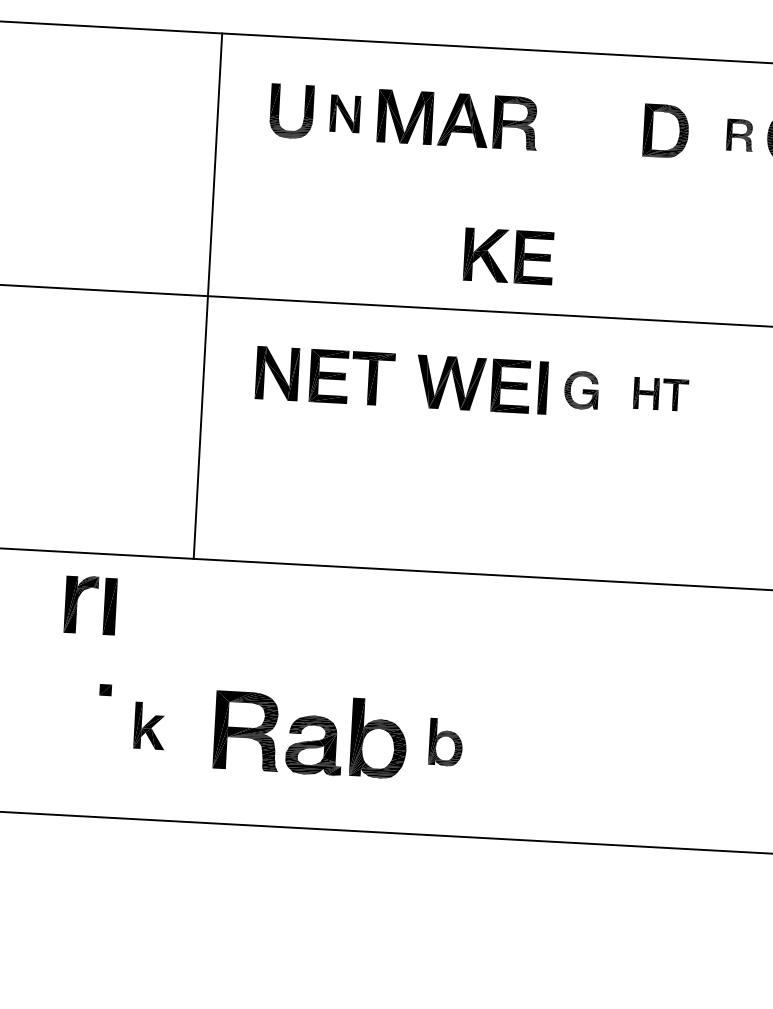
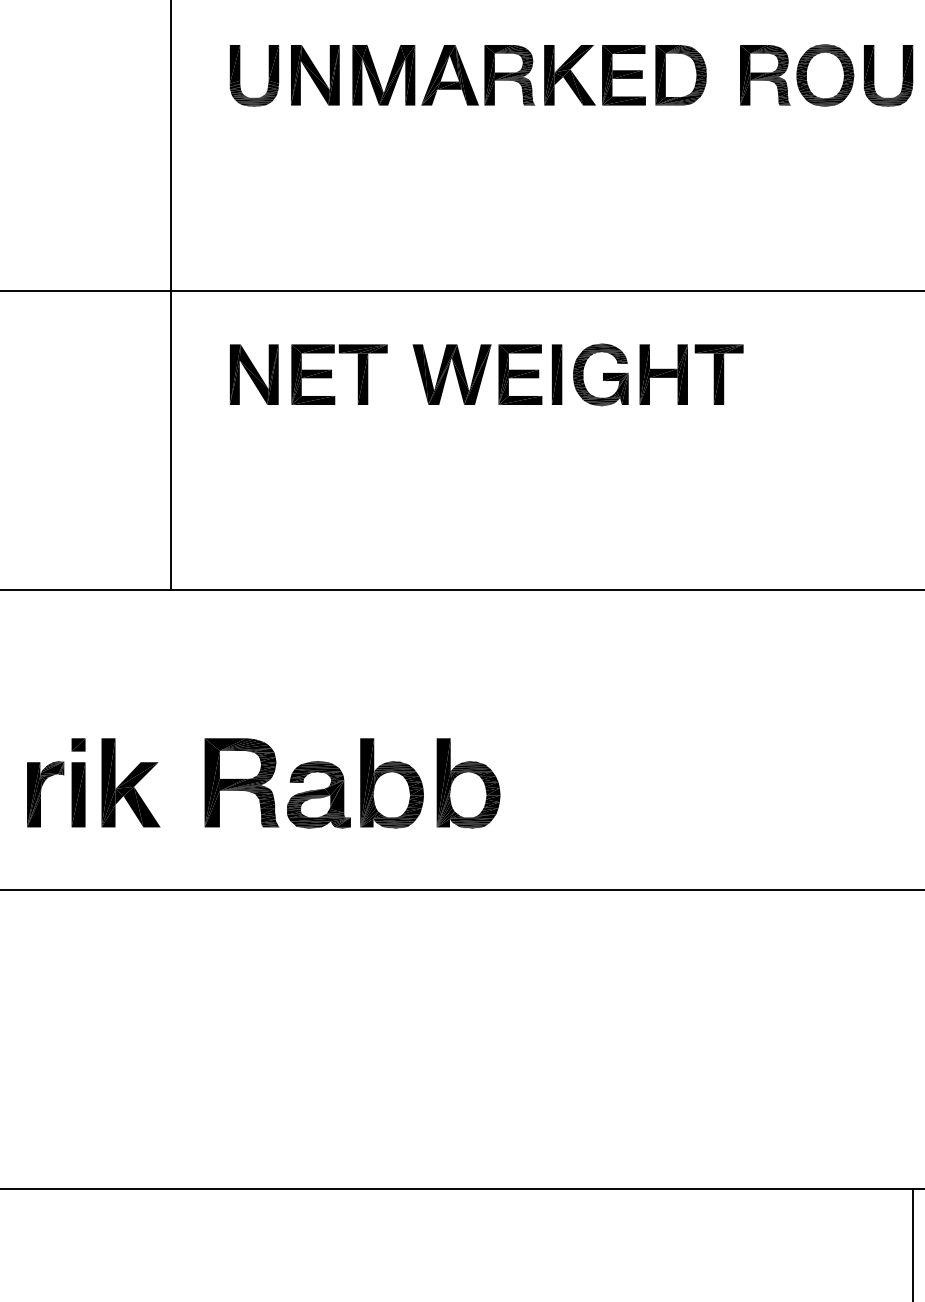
part: (345, 114) -> (315, 75), size x1.43
part: (740, 135) -> (765, 75), size x1.67
part: (515, 257) -> (602, 75), moved
part: (581, 389) -> (600, 374), size x1.43
part: (661, 394) -> (691, 374), size x1.67
part: (104, 606) -> (71, 794), moved
part: (149, 725) -> (130, 782), size x1.67
part: (445, 742) -> (468, 783), size x1.67

